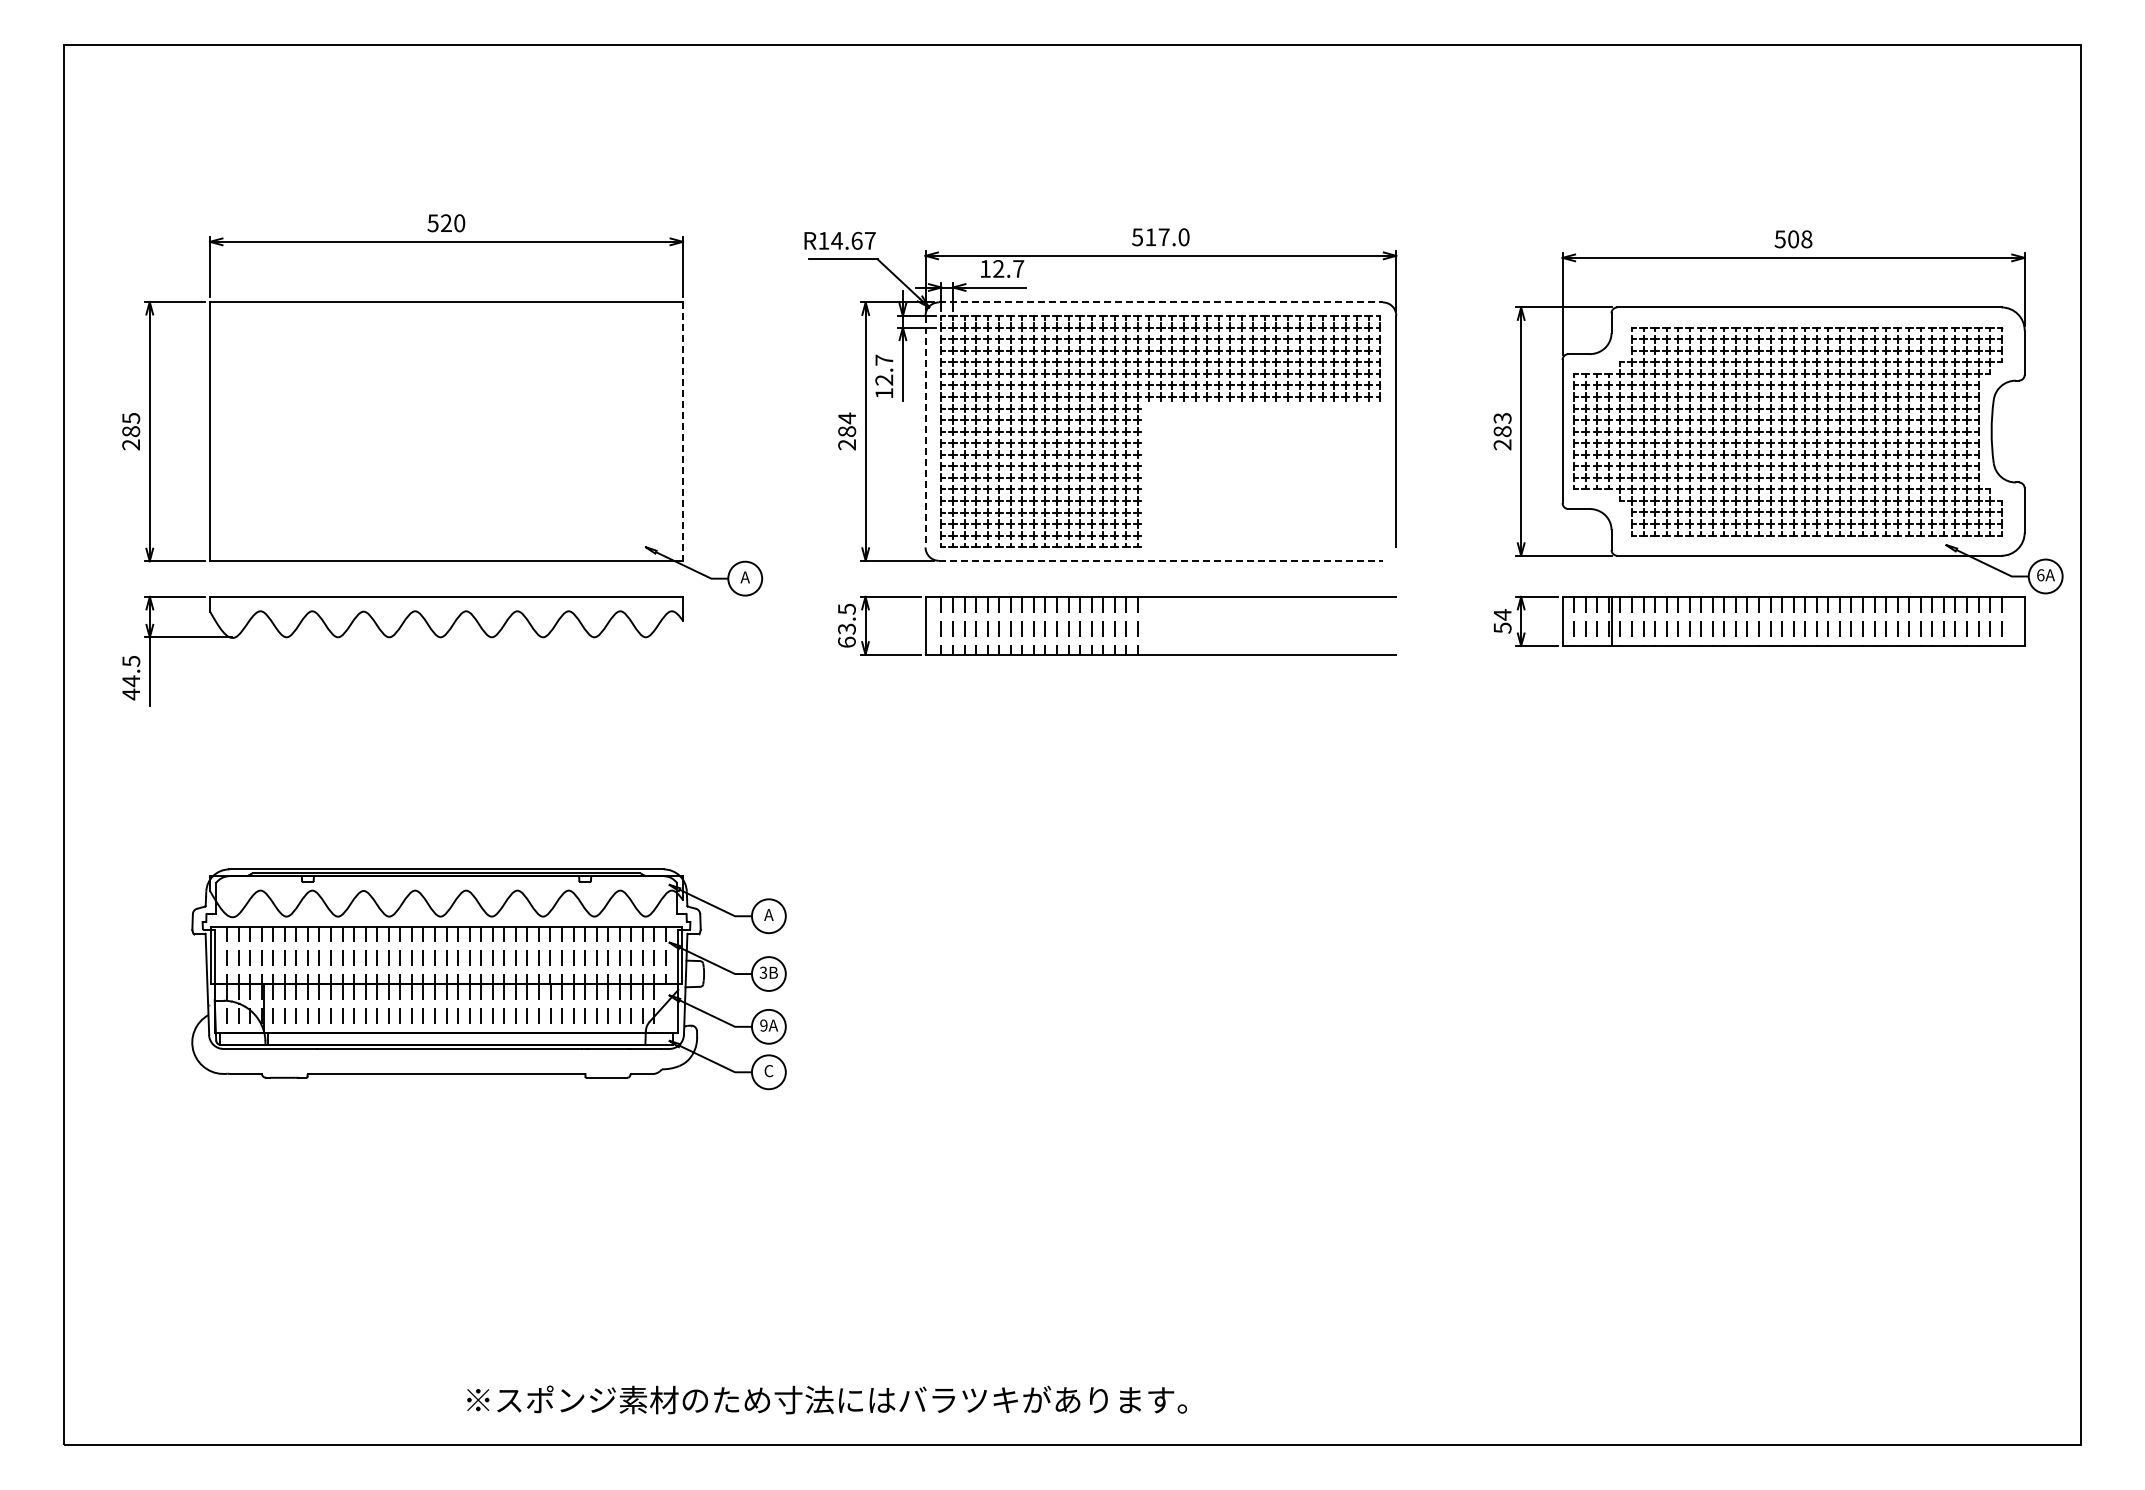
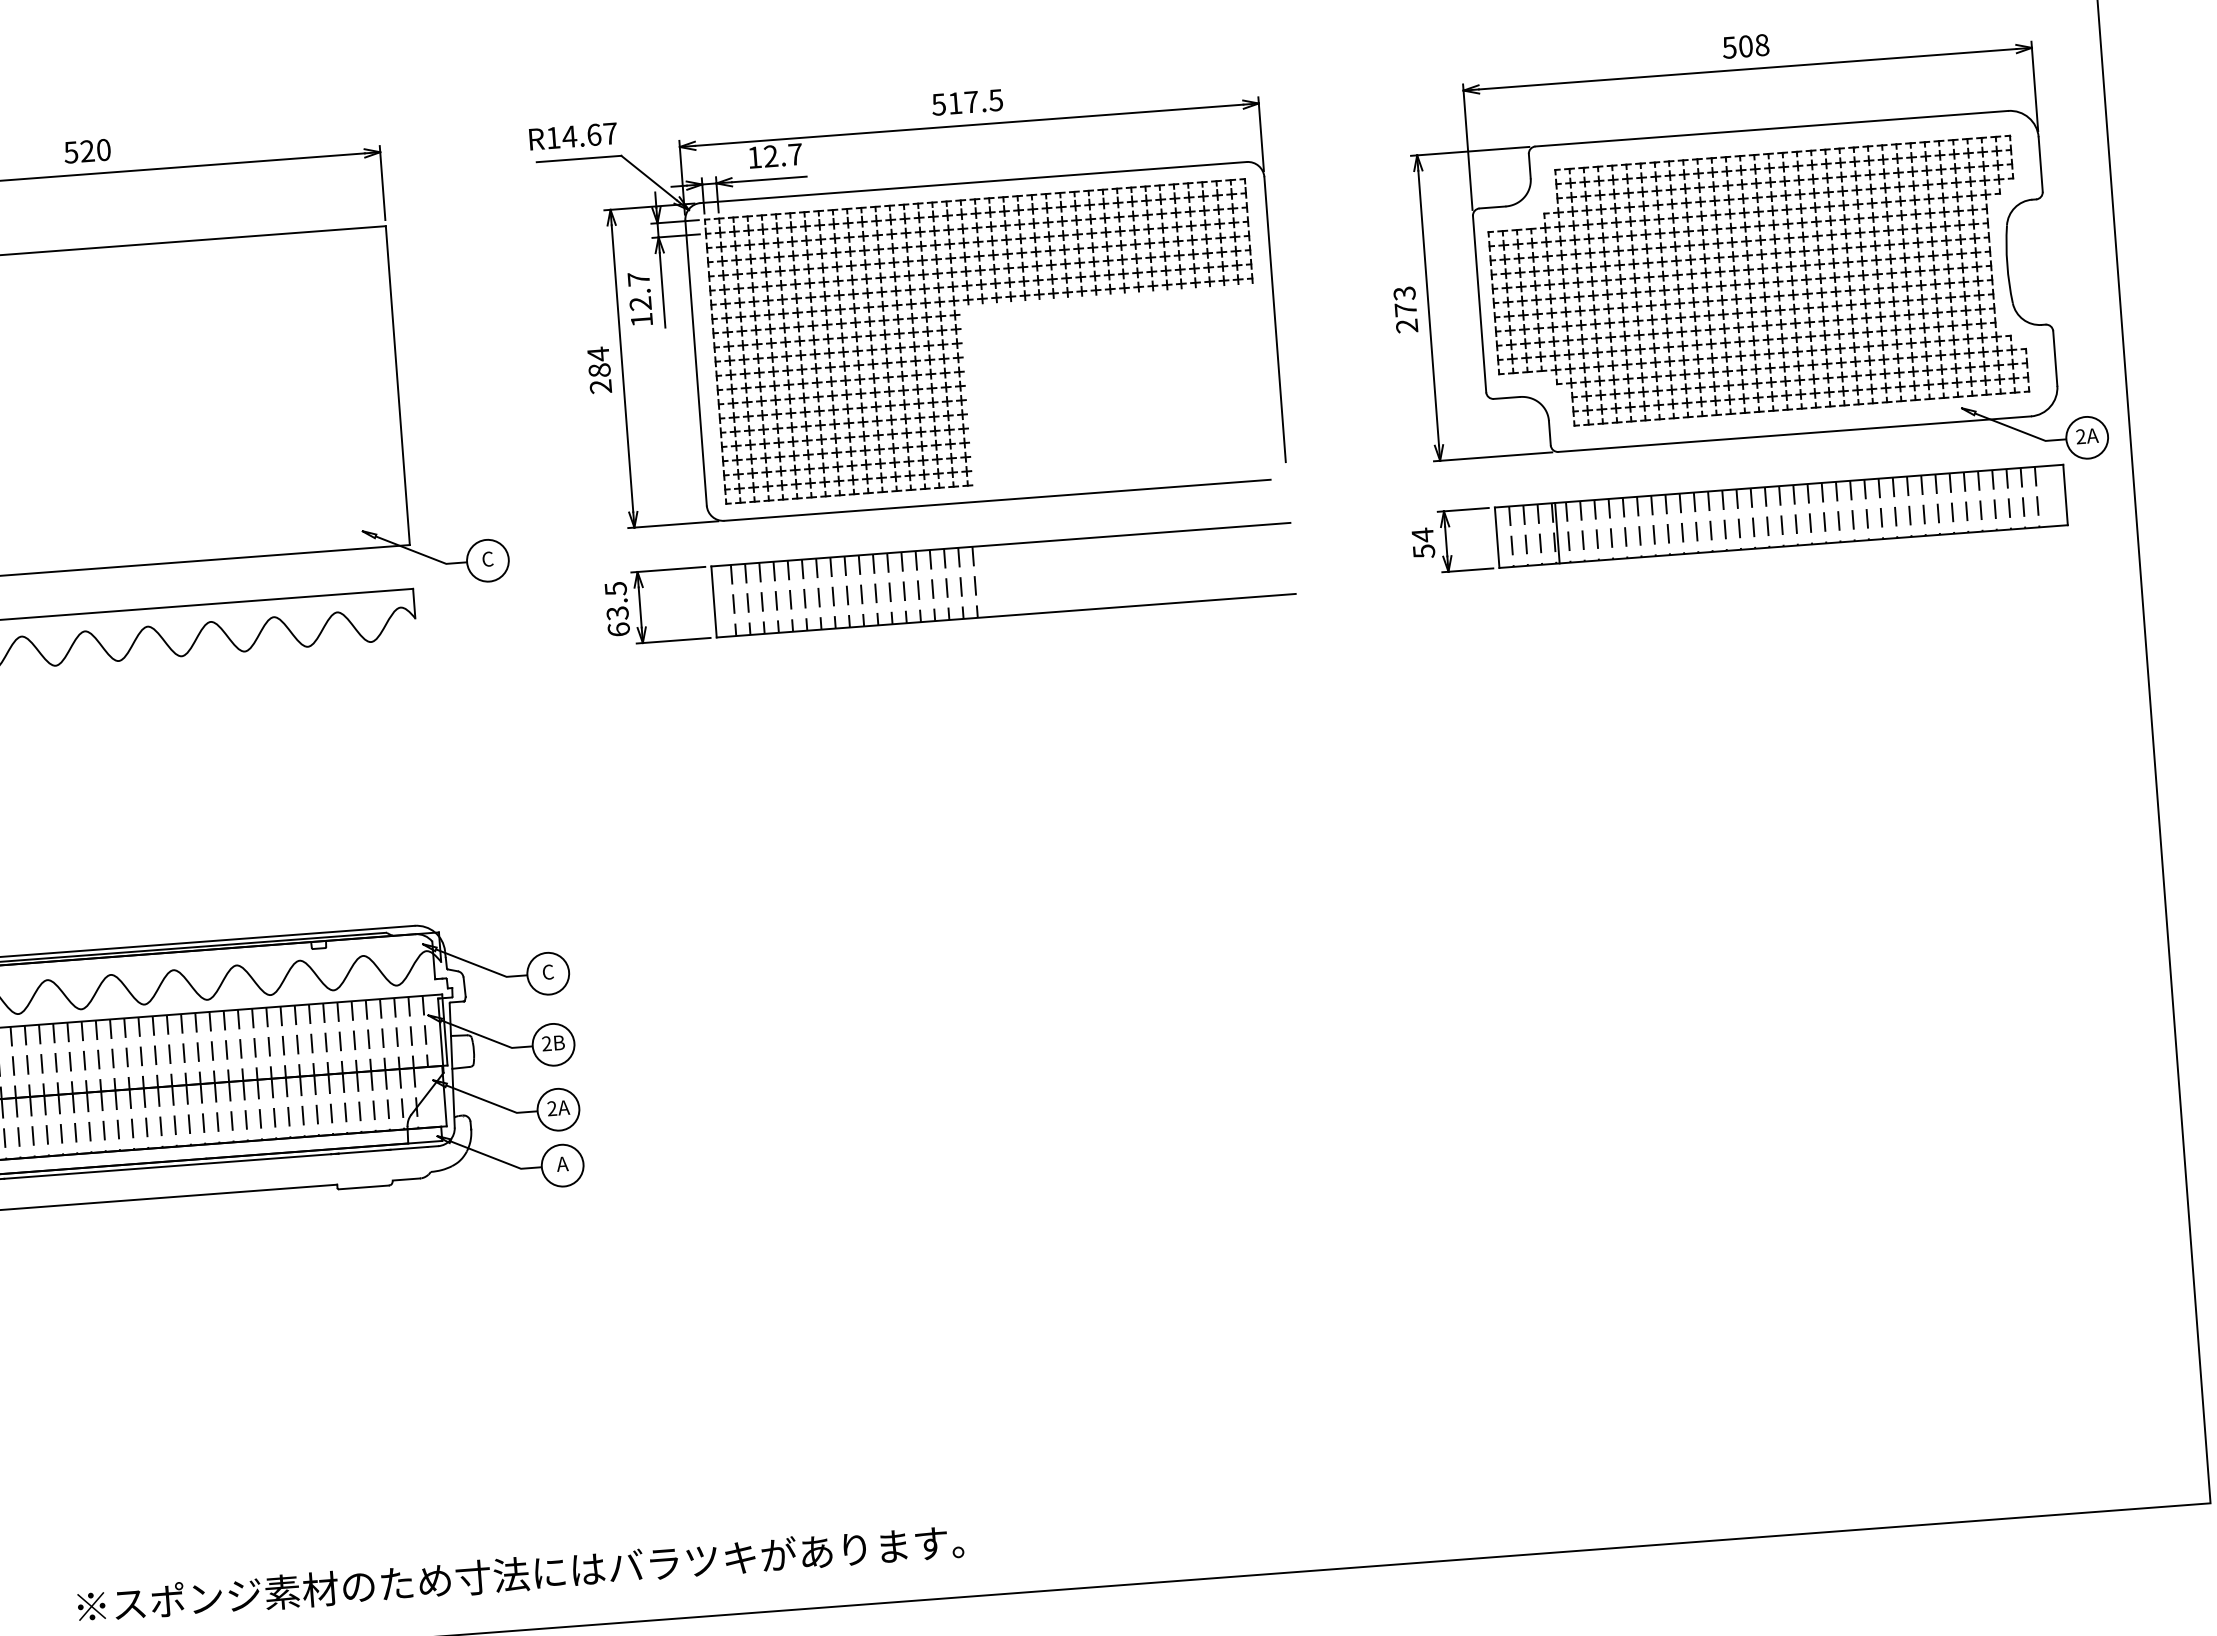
text: (1183, 237) -> (995, 100), 517.0 -> 517.5
line: (1161, 302) -> (974, 182), dashed -> solid
line: (683, 431) -> (398, 385), dashed -> solid
line: (925, 431) -> (696, 363), dashed -> solid
text: (1502, 431) -> (1405, 309), 283 -> 273
line: (1161, 560) -> (998, 499), dashed -> solid
text: (2040, 575) -> (2080, 437), 6A -> 2A
text: (744, 577) -> (486, 559), A -> C
text: (768, 914) -> (547, 971), A -> C
text: (763, 972) -> (546, 1043), 3B -> 2B
text: (763, 1025) -> (551, 1108), 9A -> 2A
text: (768, 1071) -> (562, 1164), C -> A
text: (827, 1399) -> (521, 1573), moved

